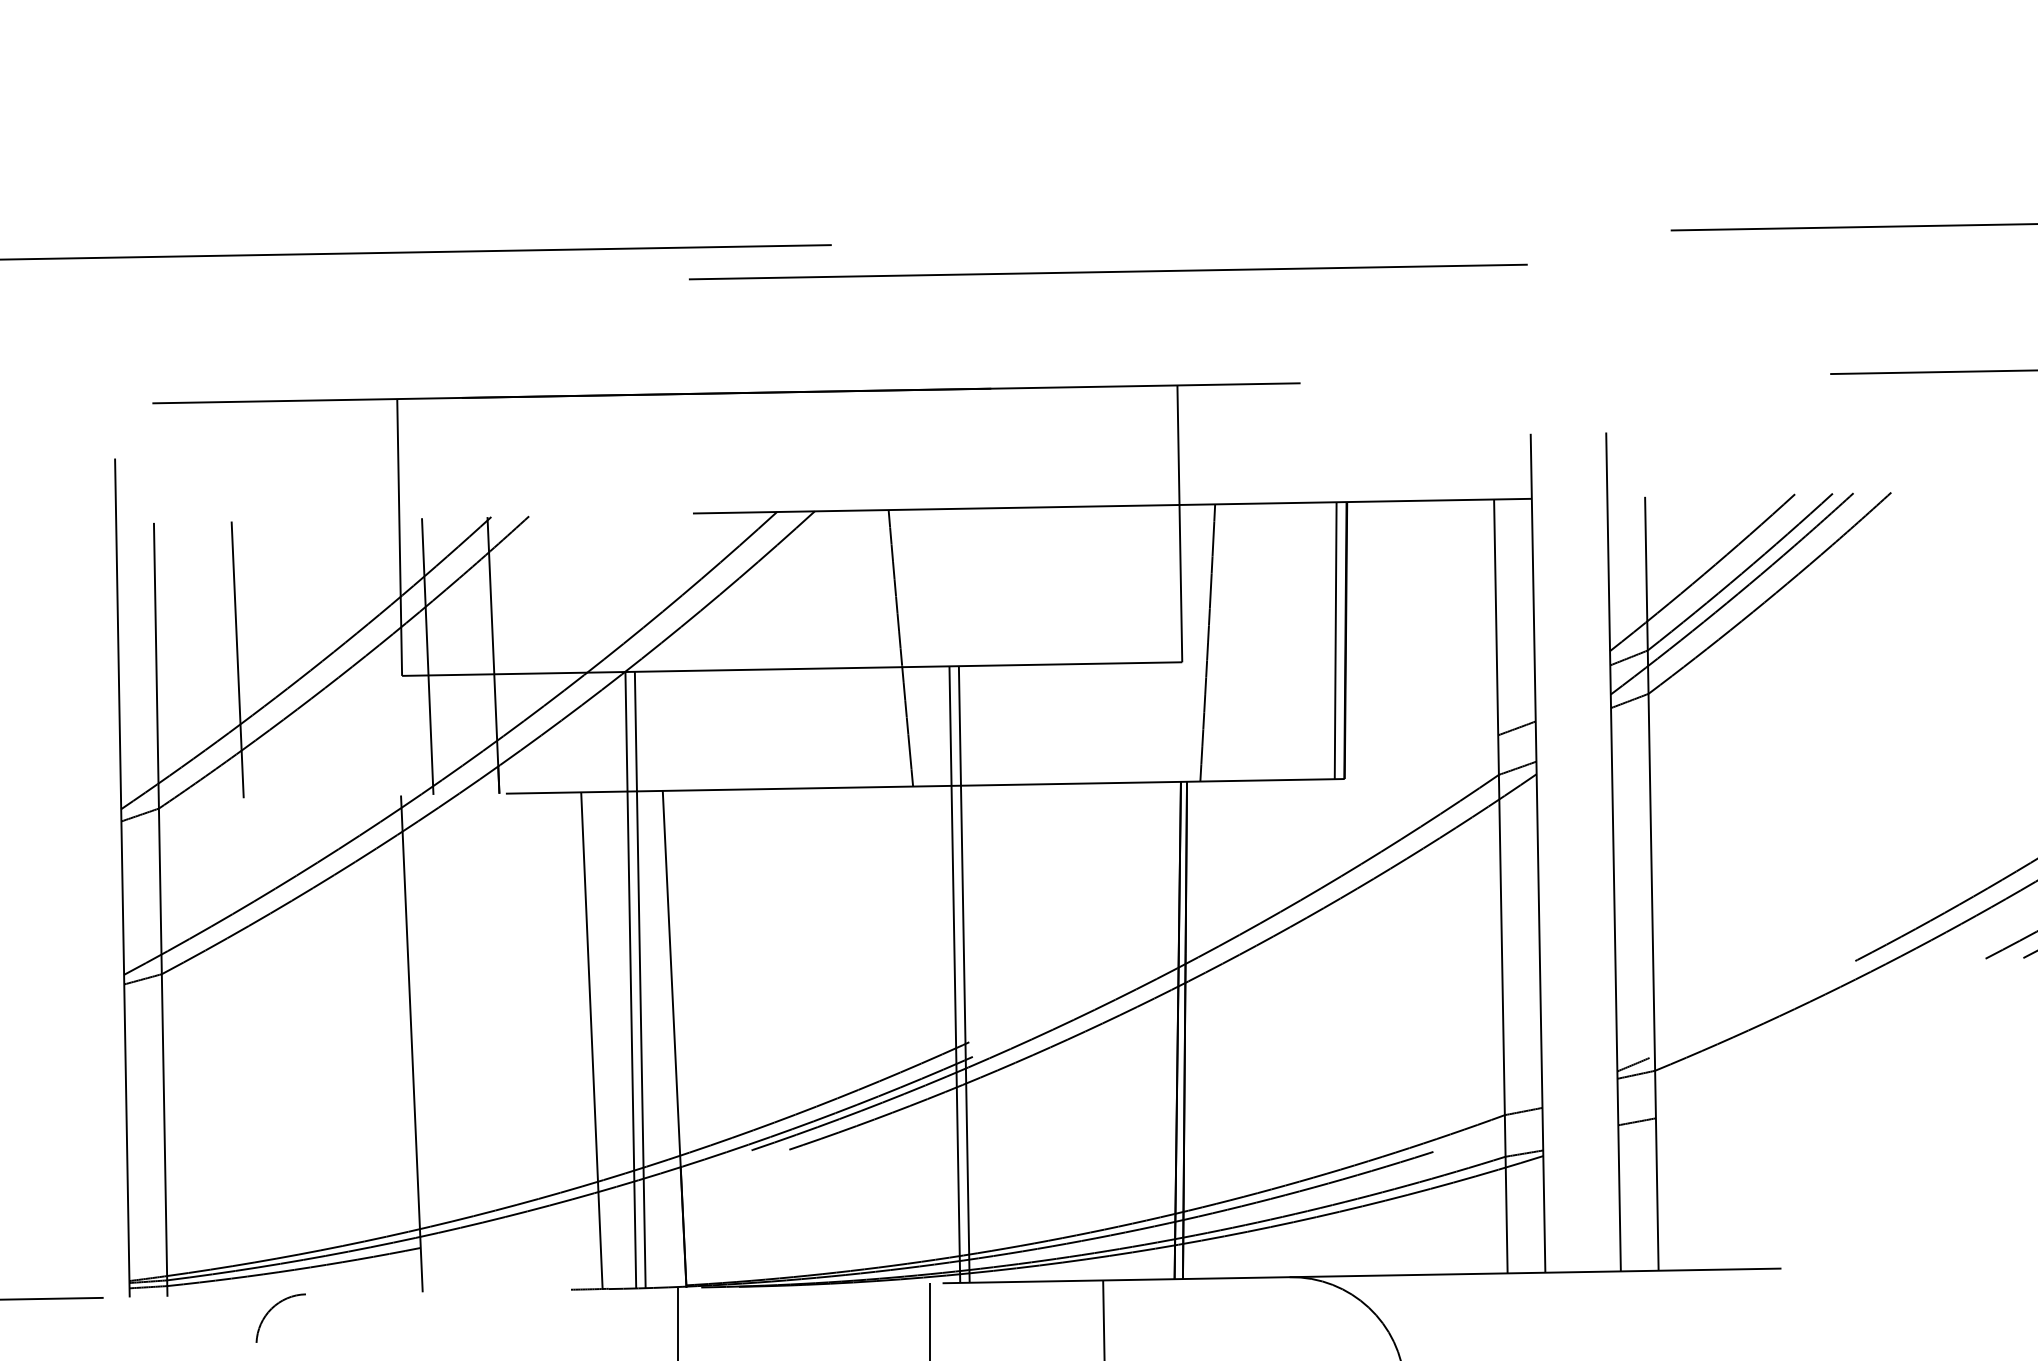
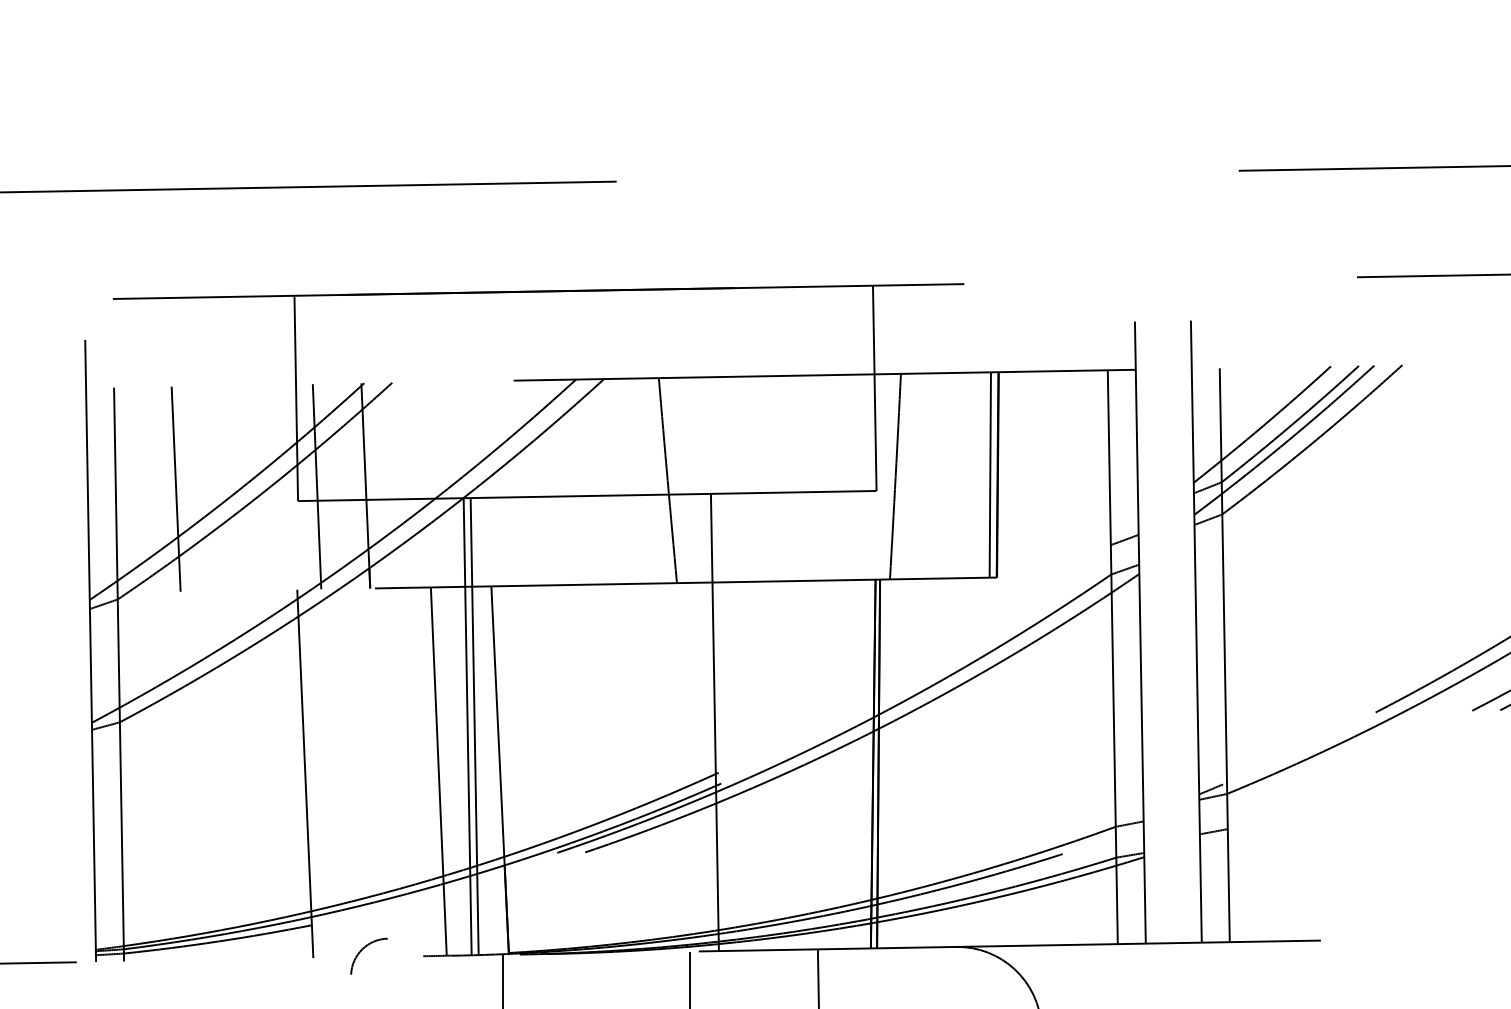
line: (1108, 271) -> (821, 201), removed
line: (954, 974) -> (707, 722), removed
arc: (273, 1308) -> (363, 949), moved

